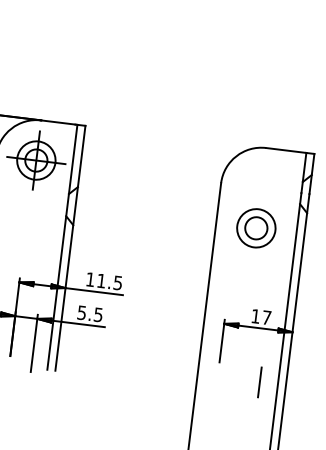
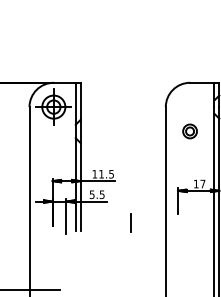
part: (255, 228) -> (189, 131), size x0.6
line: (259, 381) -> (130, 222), moved

